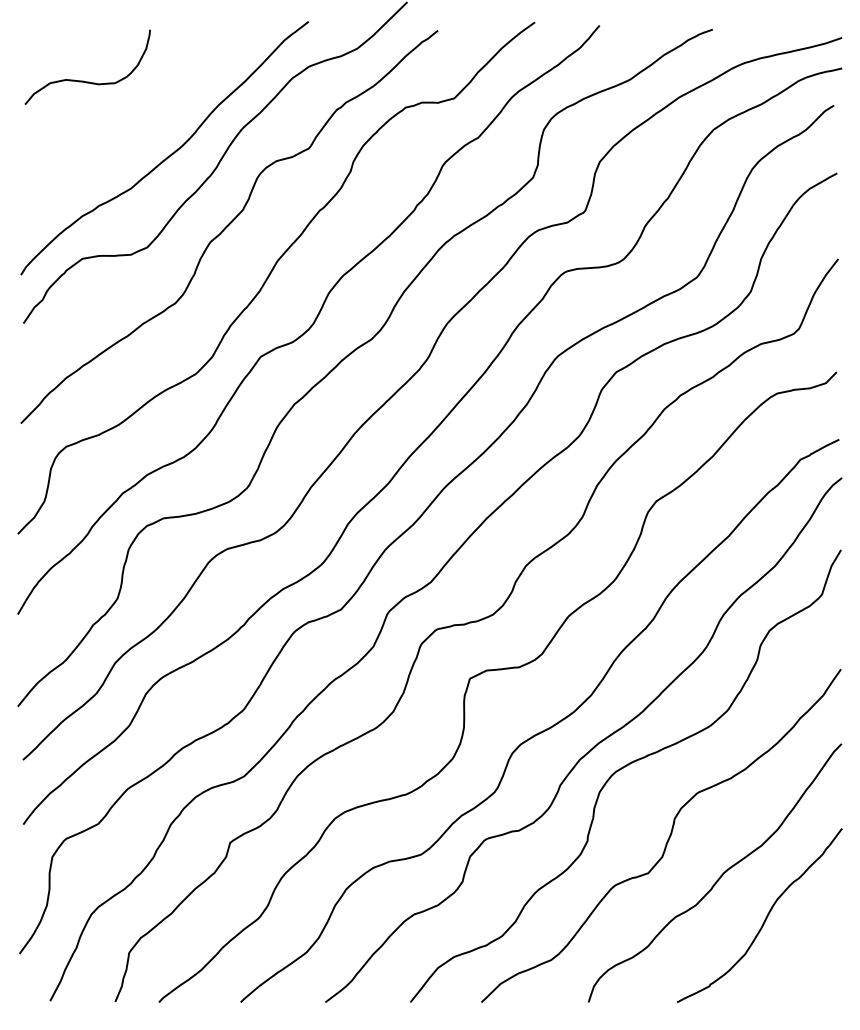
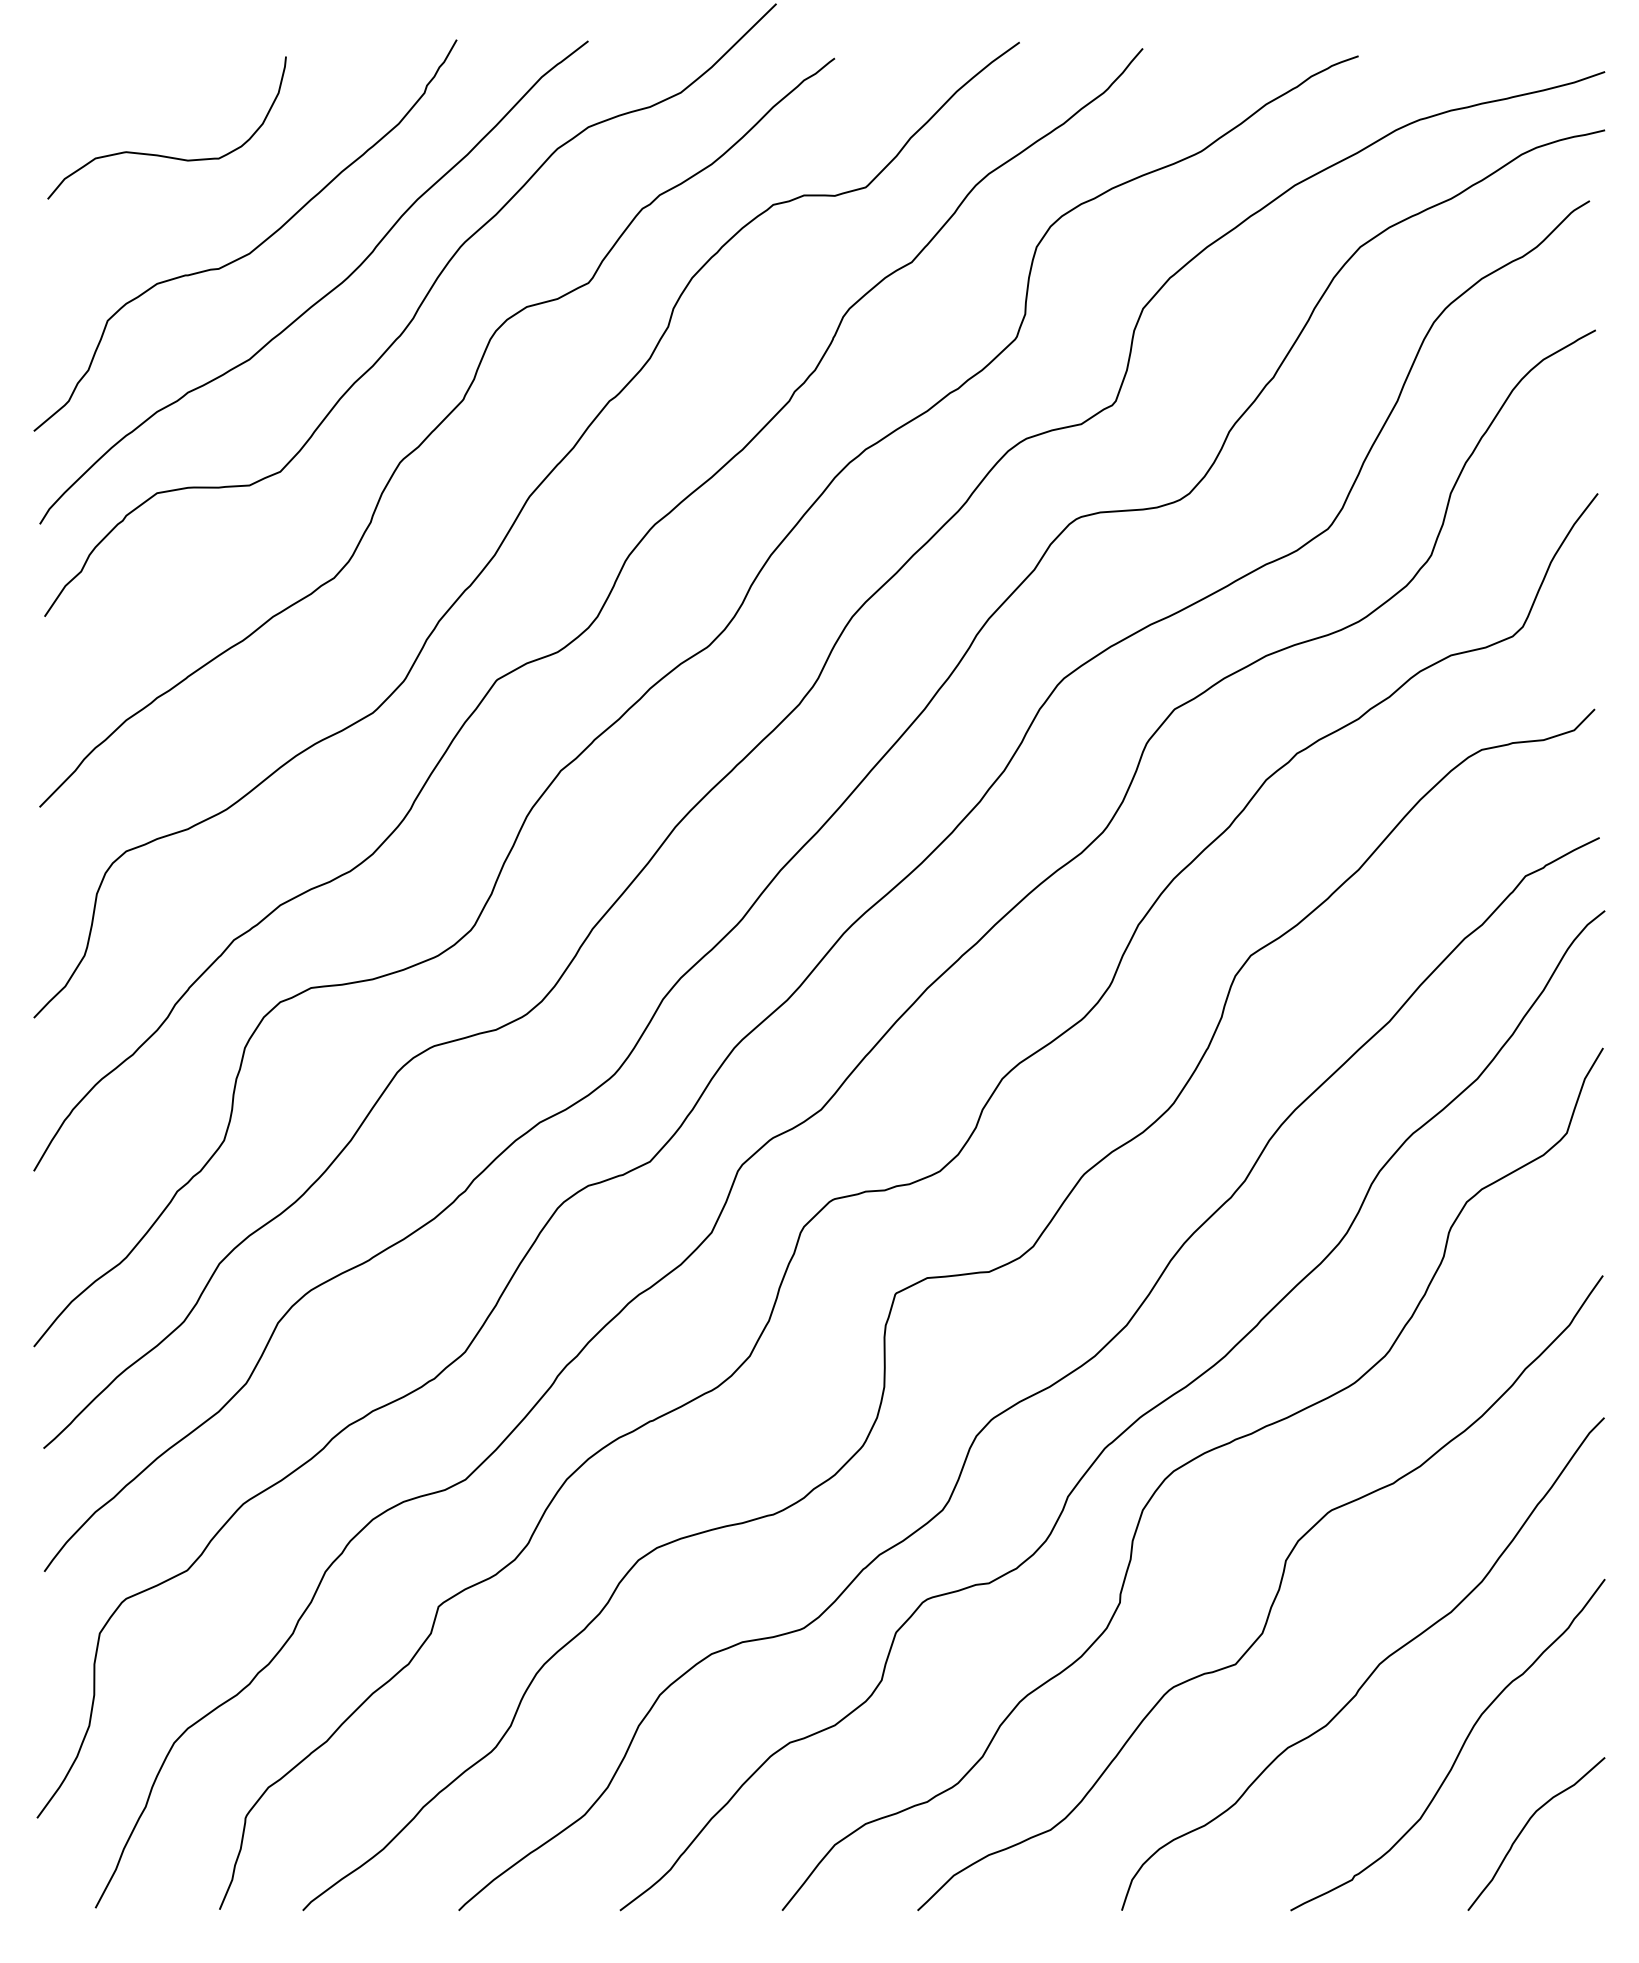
curve: (133, 129) -> (254, 246), added
curve: (800, 959) -> (1525, 1828), added

